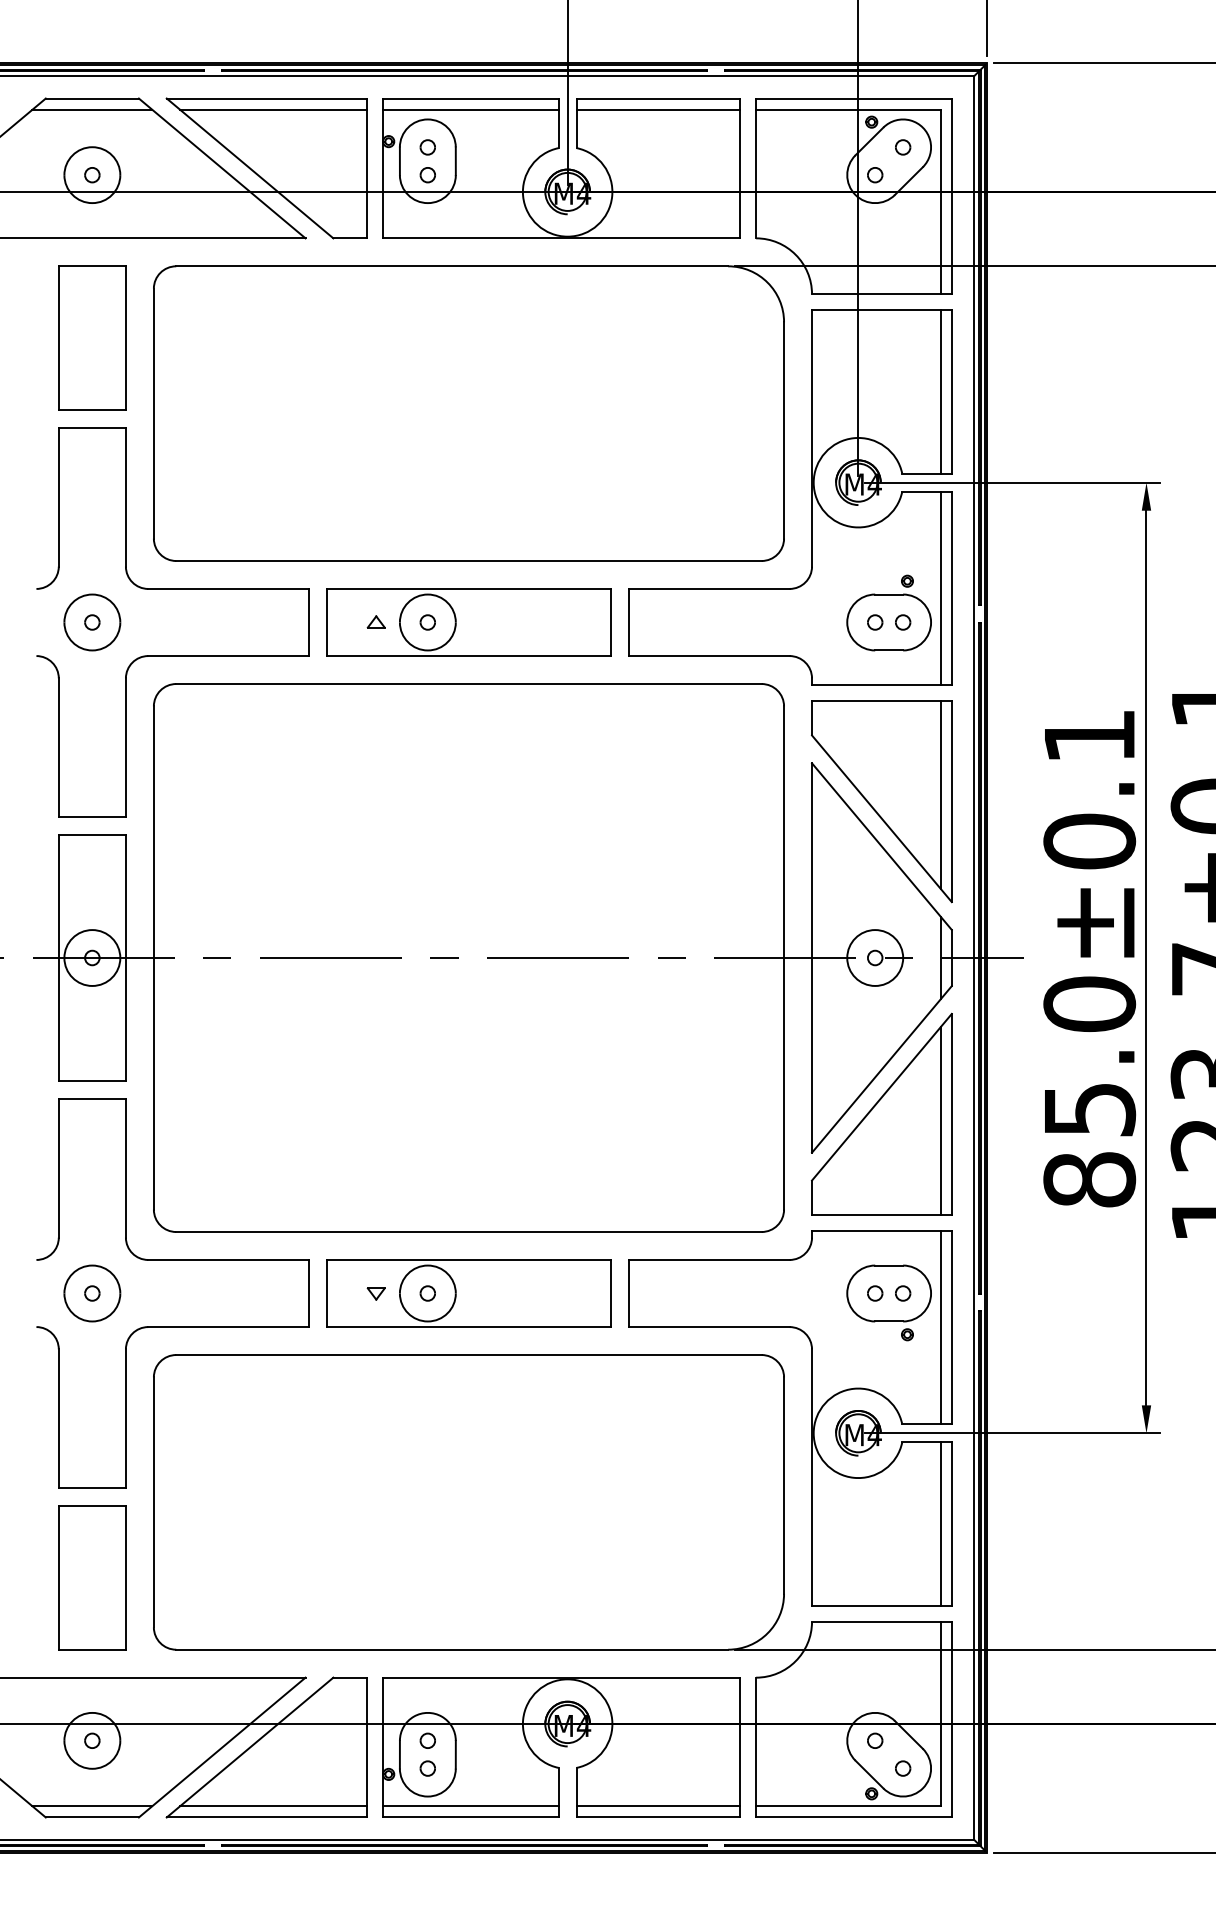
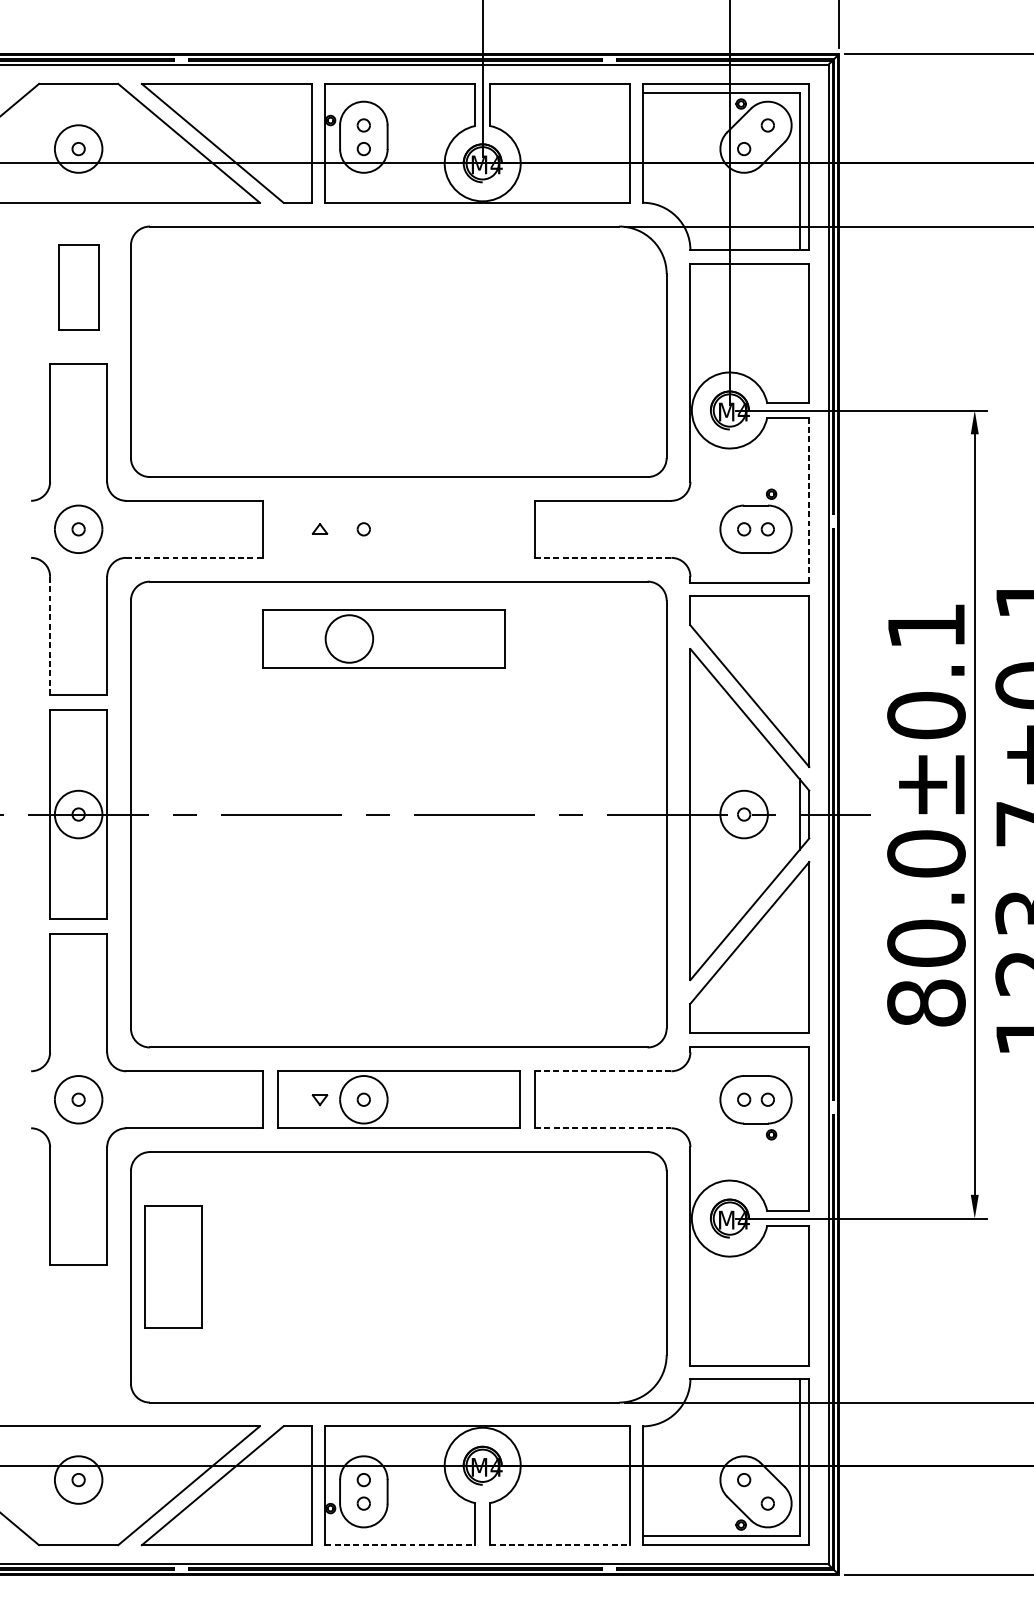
line: (92, 109) -> (78, 93), removed
line: (273, 109) -> (232, 93), removed
line: (470, 109) -> (400, 93), removed
line: (658, 109) -> (559, 93), removed
part: (92, 337) -> (78, 287), size x0.7
line: (940, 391) -> (799, 332), removed
line: (940, 588) -> (799, 500), removed
line: (951, 588) -> (809, 500), solid -> dashed
part: (468, 622) -> (383, 639), moved
line: (228, 656) -> (194, 558), solid -> dashed
line: (708, 656) -> (602, 558), solid -> dashed
line: (58, 747) -> (49, 635), solid -> dashed
line: (940, 794) -> (799, 675), removed
text: (1089, 1109) -> (926, 943), 85.0±0.1 -> 80.0±0.1
line: (940, 1121) -> (799, 953), removed
line: (708, 1259) -> (602, 1070), solid -> dashed
line: (709, 1327) -> (603, 1128), solid -> dashed
line: (940, 1327) -> (799, 1128), removed
line: (940, 1524) -> (799, 1296), removed
part: (92, 1577) -> (173, 1266), moved
line: (92, 1806) -> (78, 1535), removed
line: (273, 1806) -> (232, 1535), removed
line: (470, 1806) -> (400, 1535), removed
line: (658, 1806) -> (559, 1535), removed
line: (471, 1817) -> (400, 1545), solid -> dashed
line: (658, 1817) -> (559, 1545), solid -> dashed

